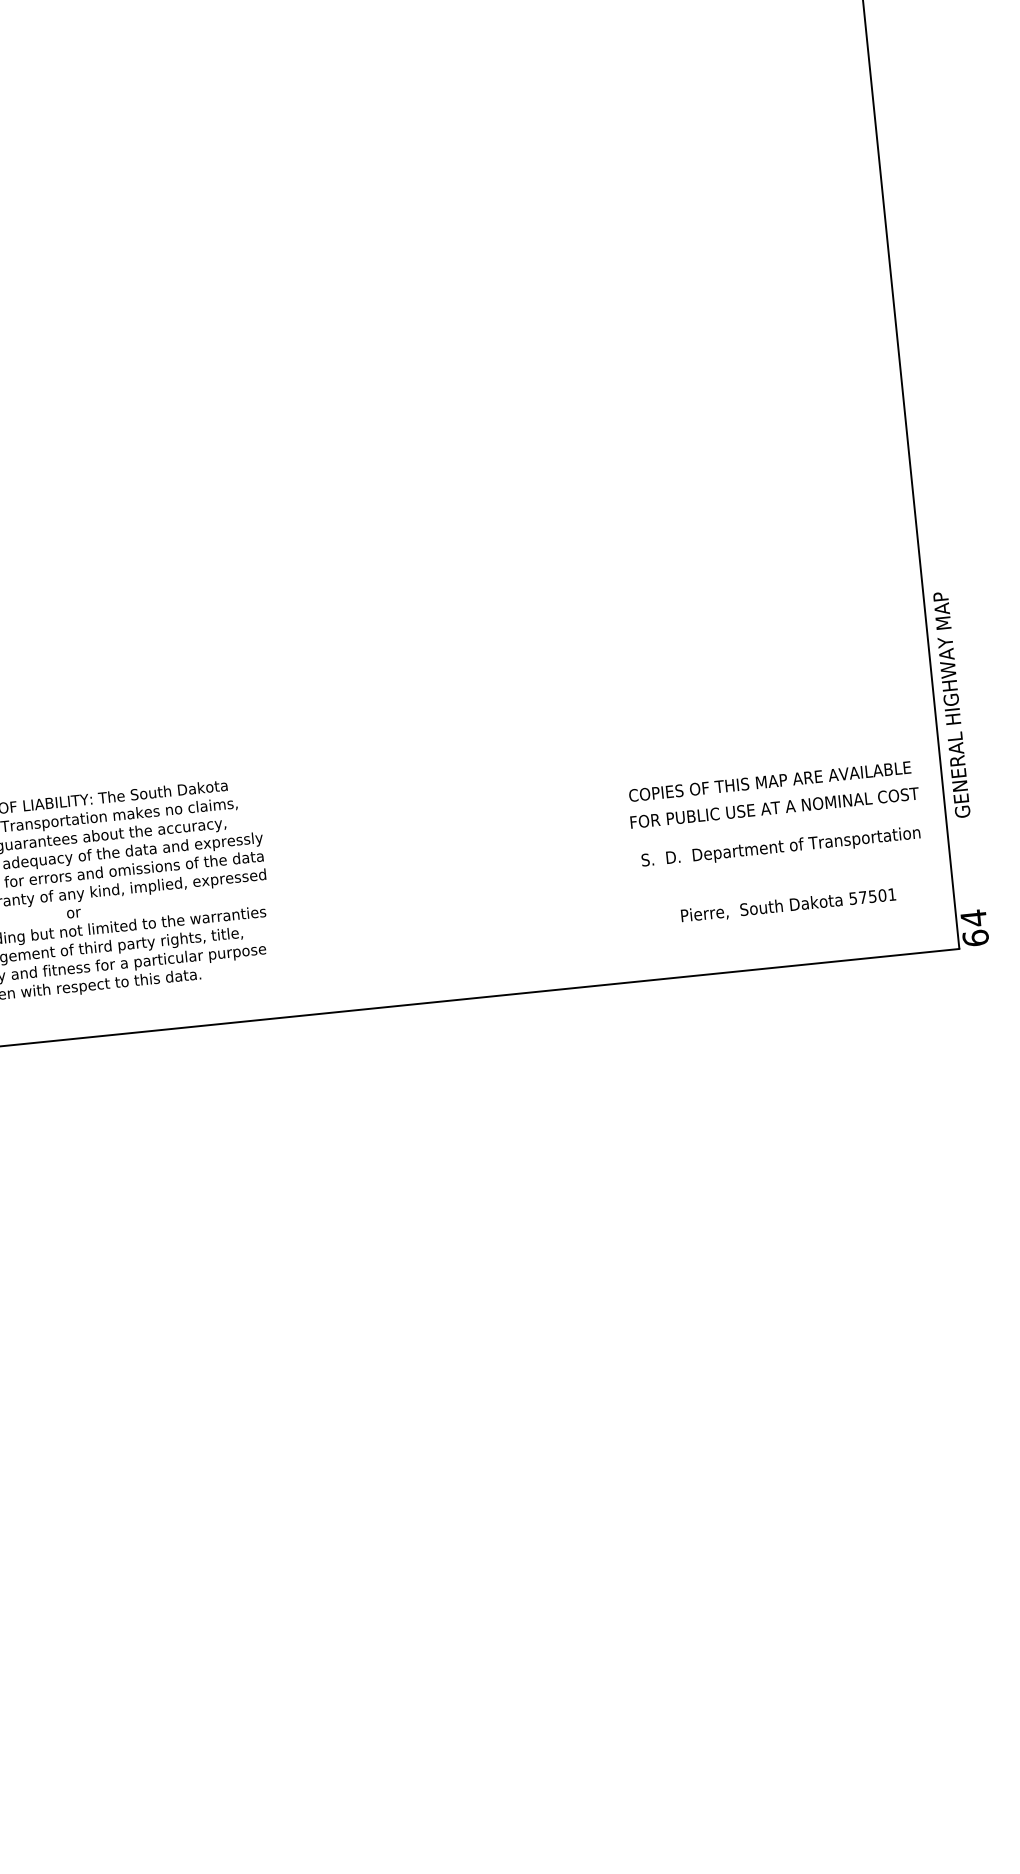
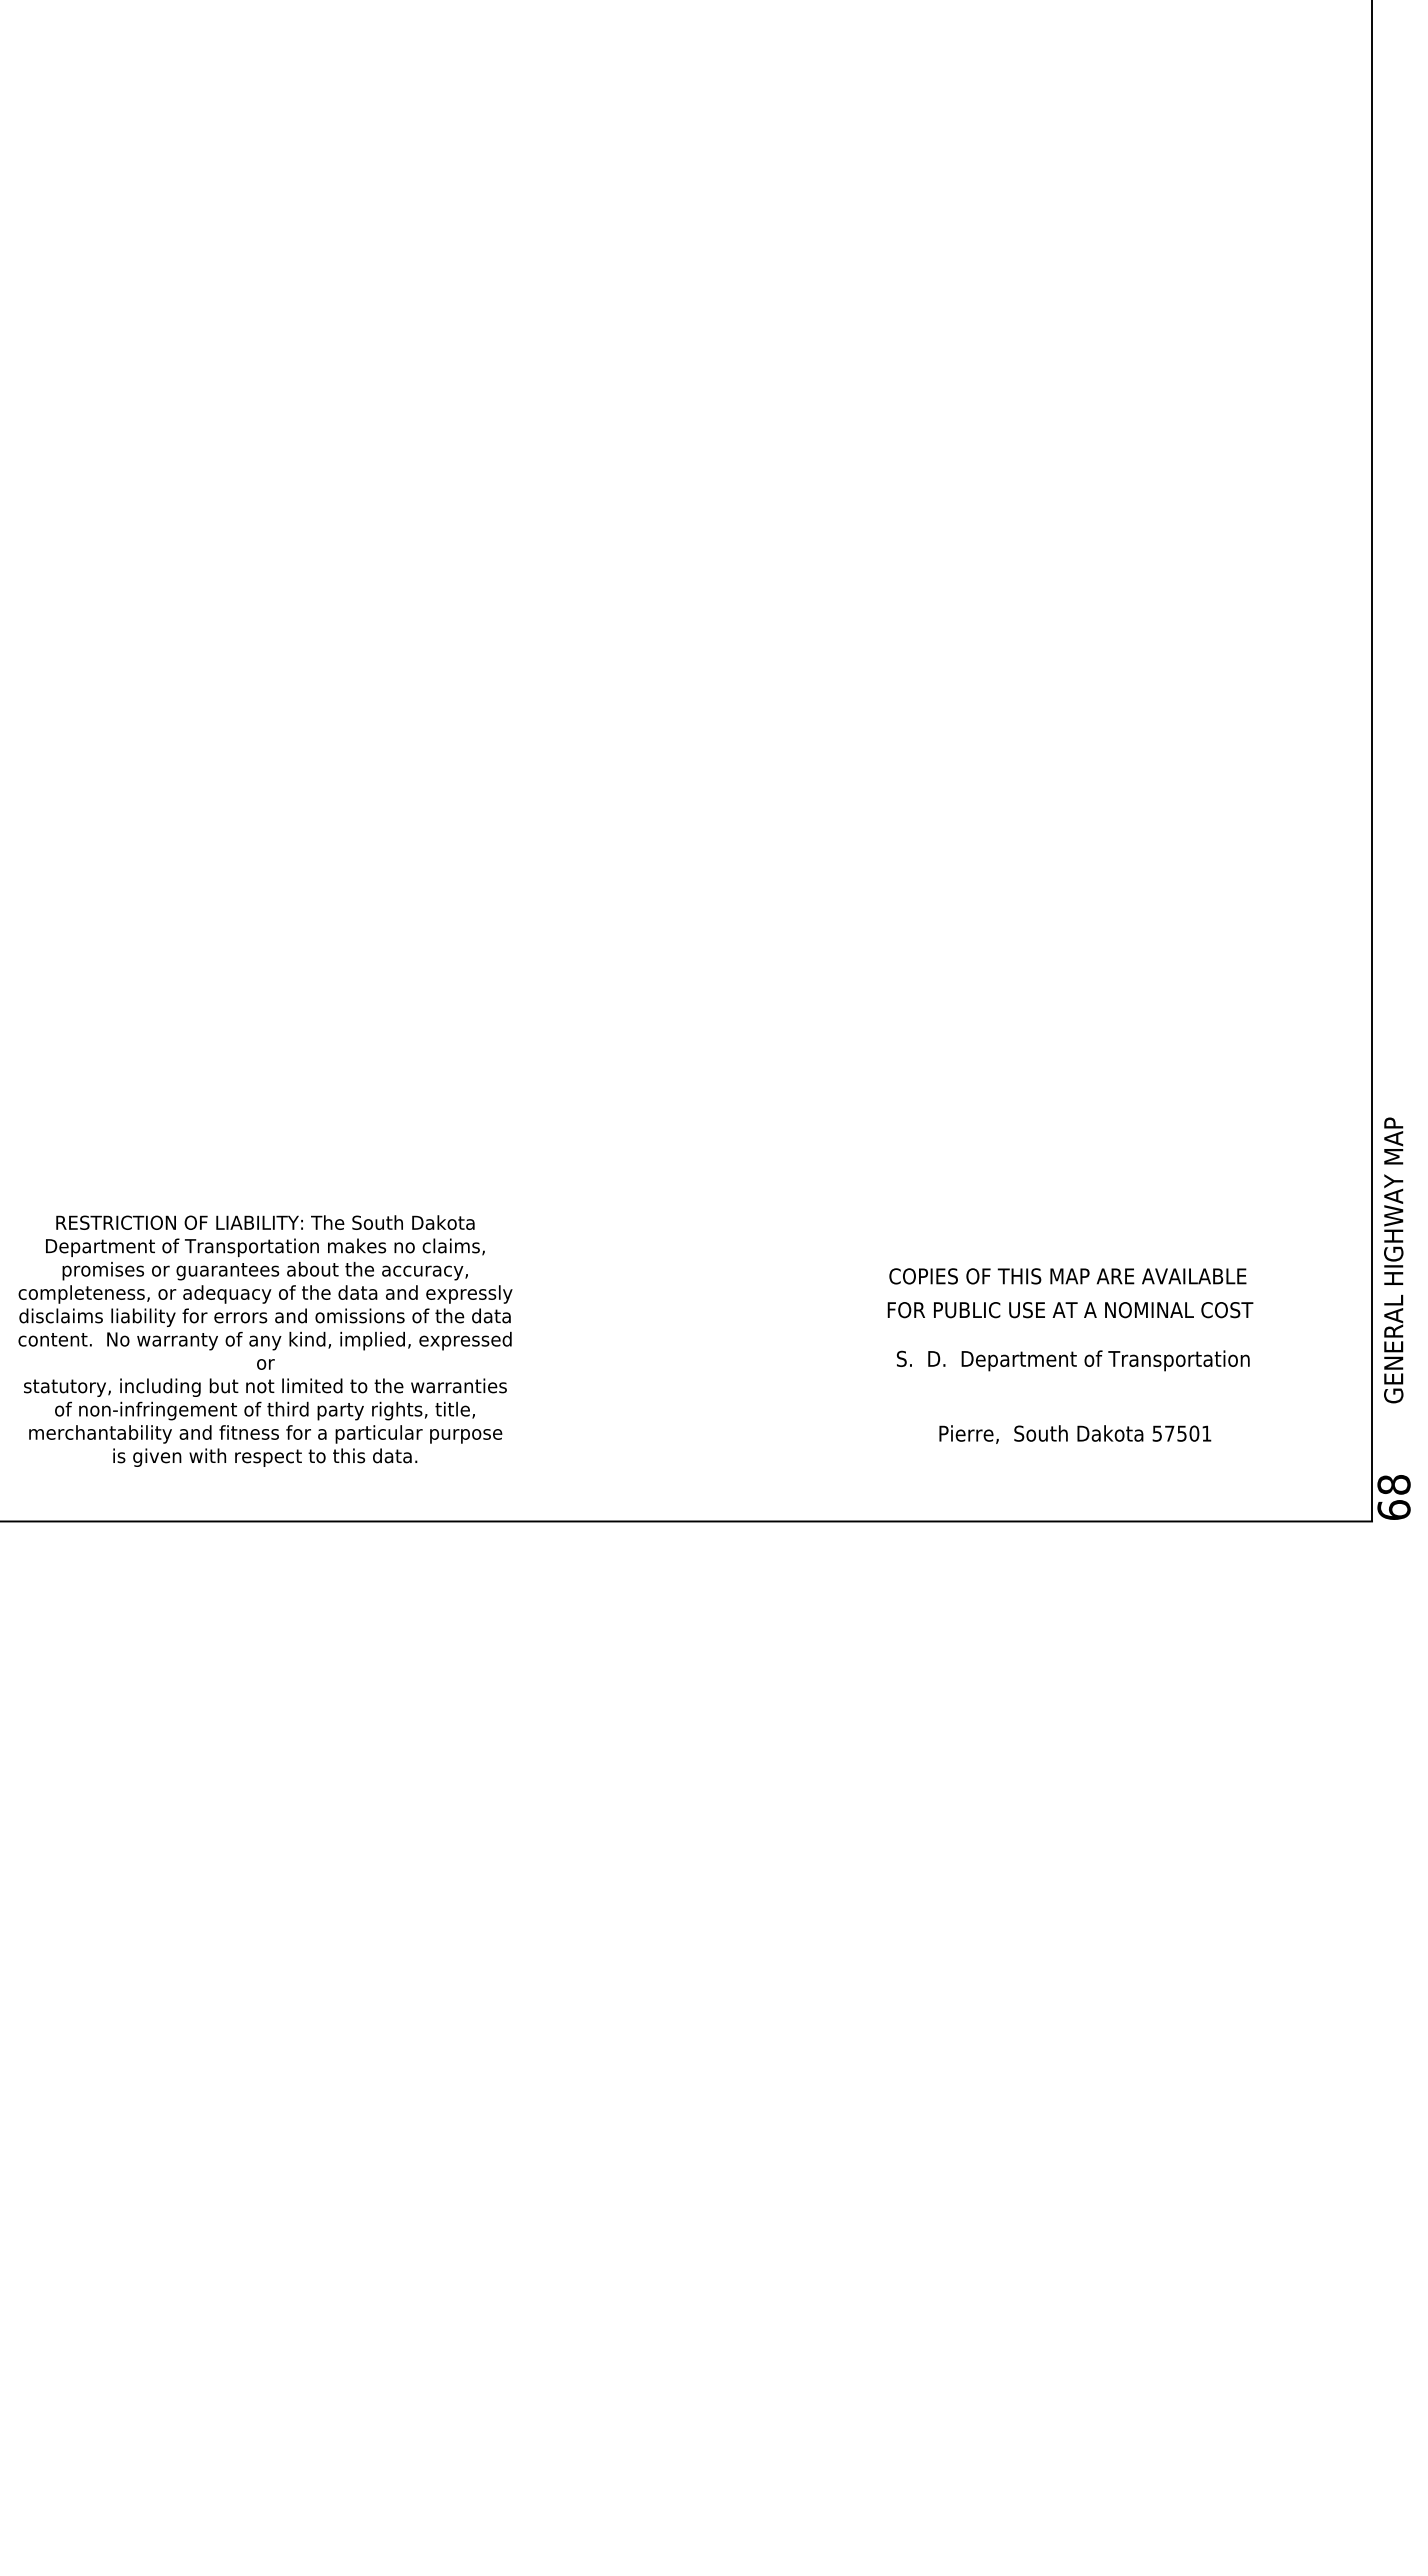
text: (951, 705) -> (1393, 1260), moved
text: (778, 843) -> (1070, 1355), moved
text: (973, 918) -> (1393, 1484), 64 -> 68

